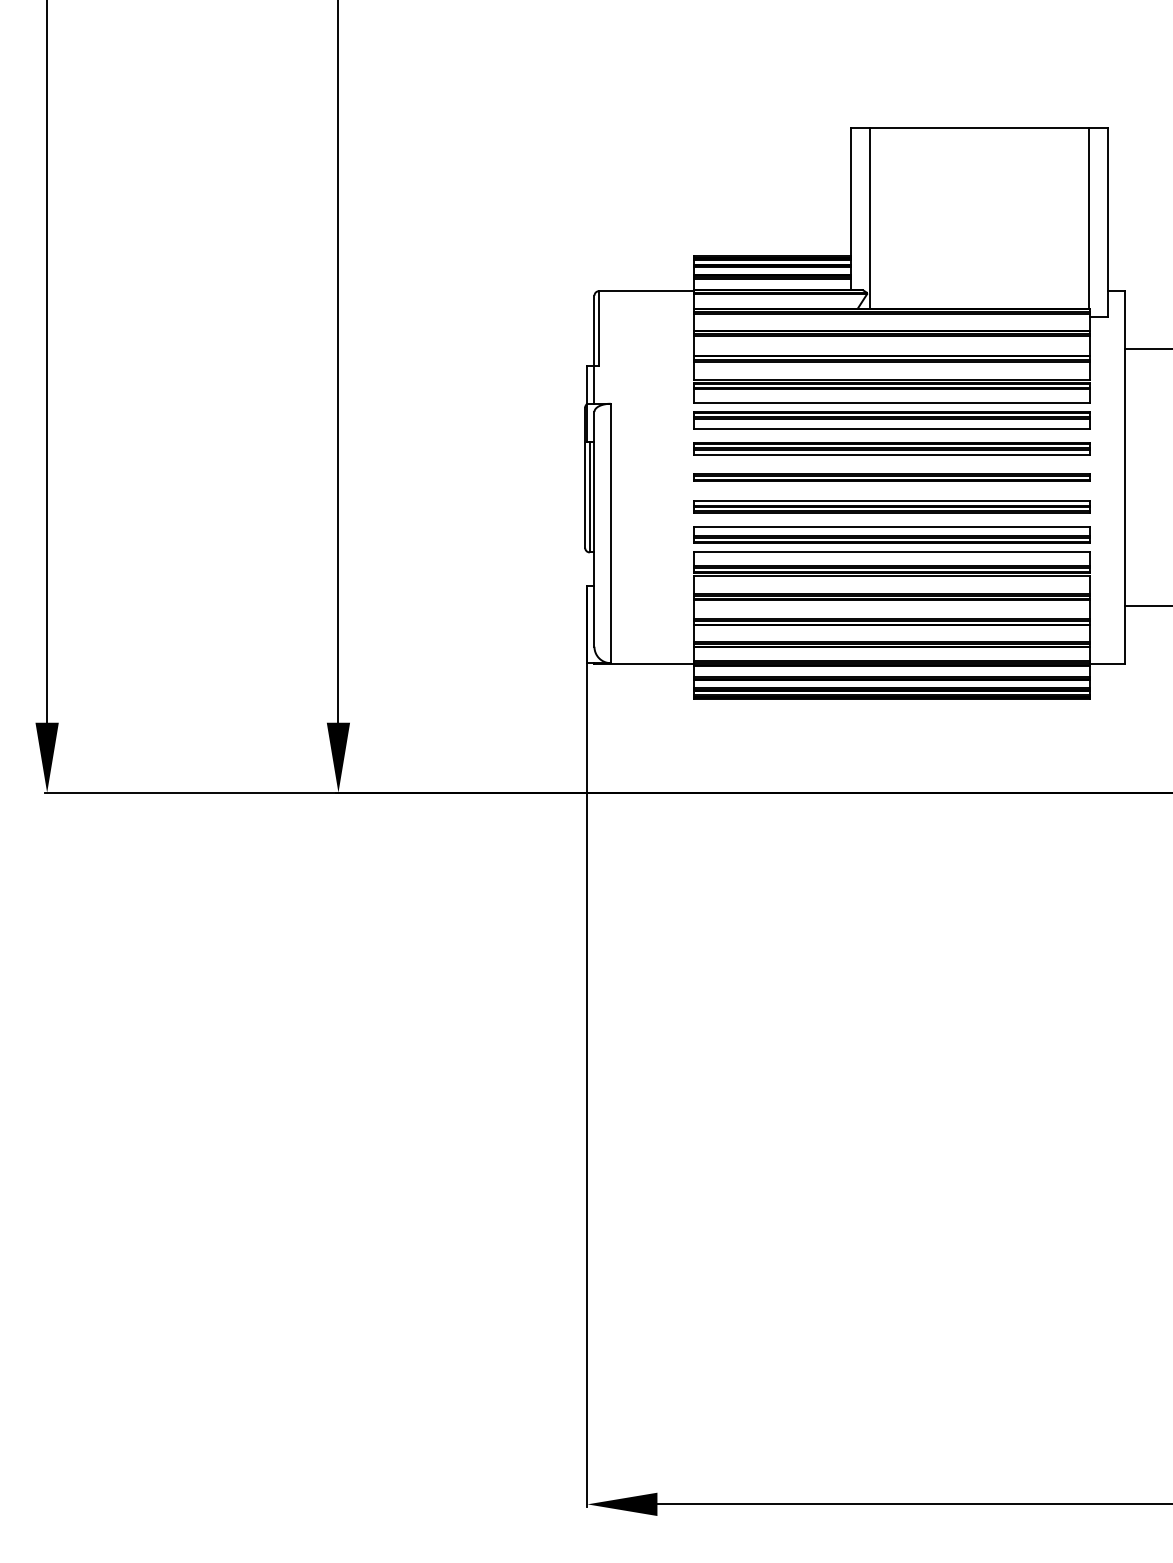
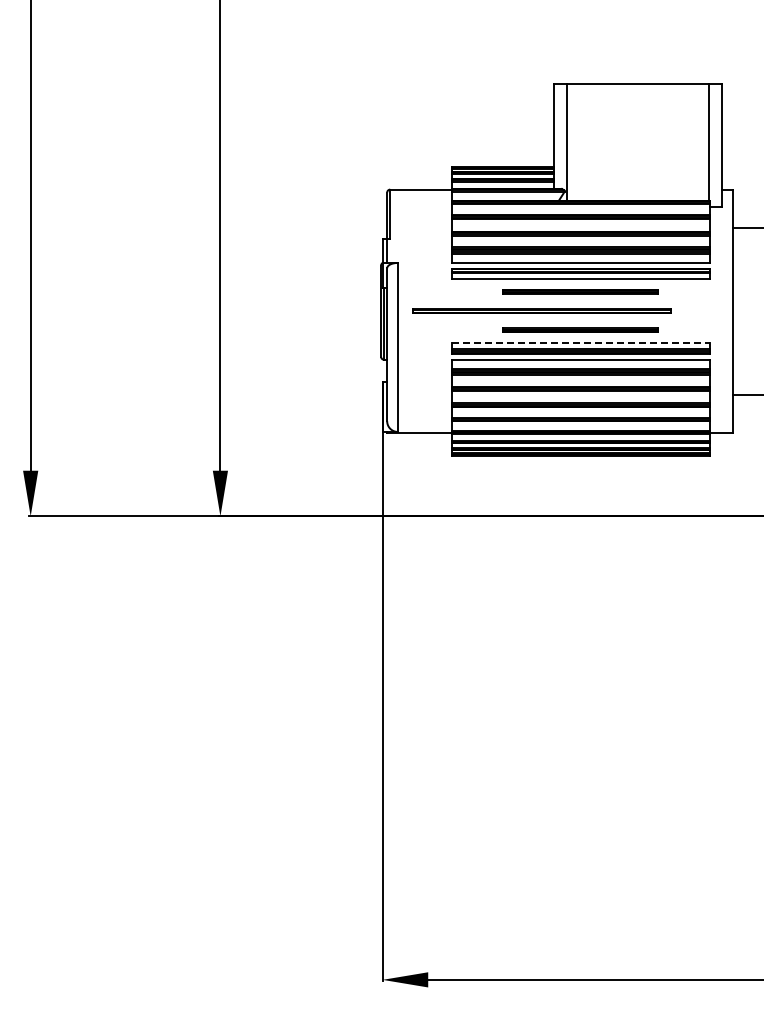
part: (891, 447) -> (580, 291), size x0.6
part: (891, 476) -> (541, 310), moved
part: (891, 505) -> (580, 329), size x0.6
line: (892, 527) -> (581, 343), solid -> dashed

